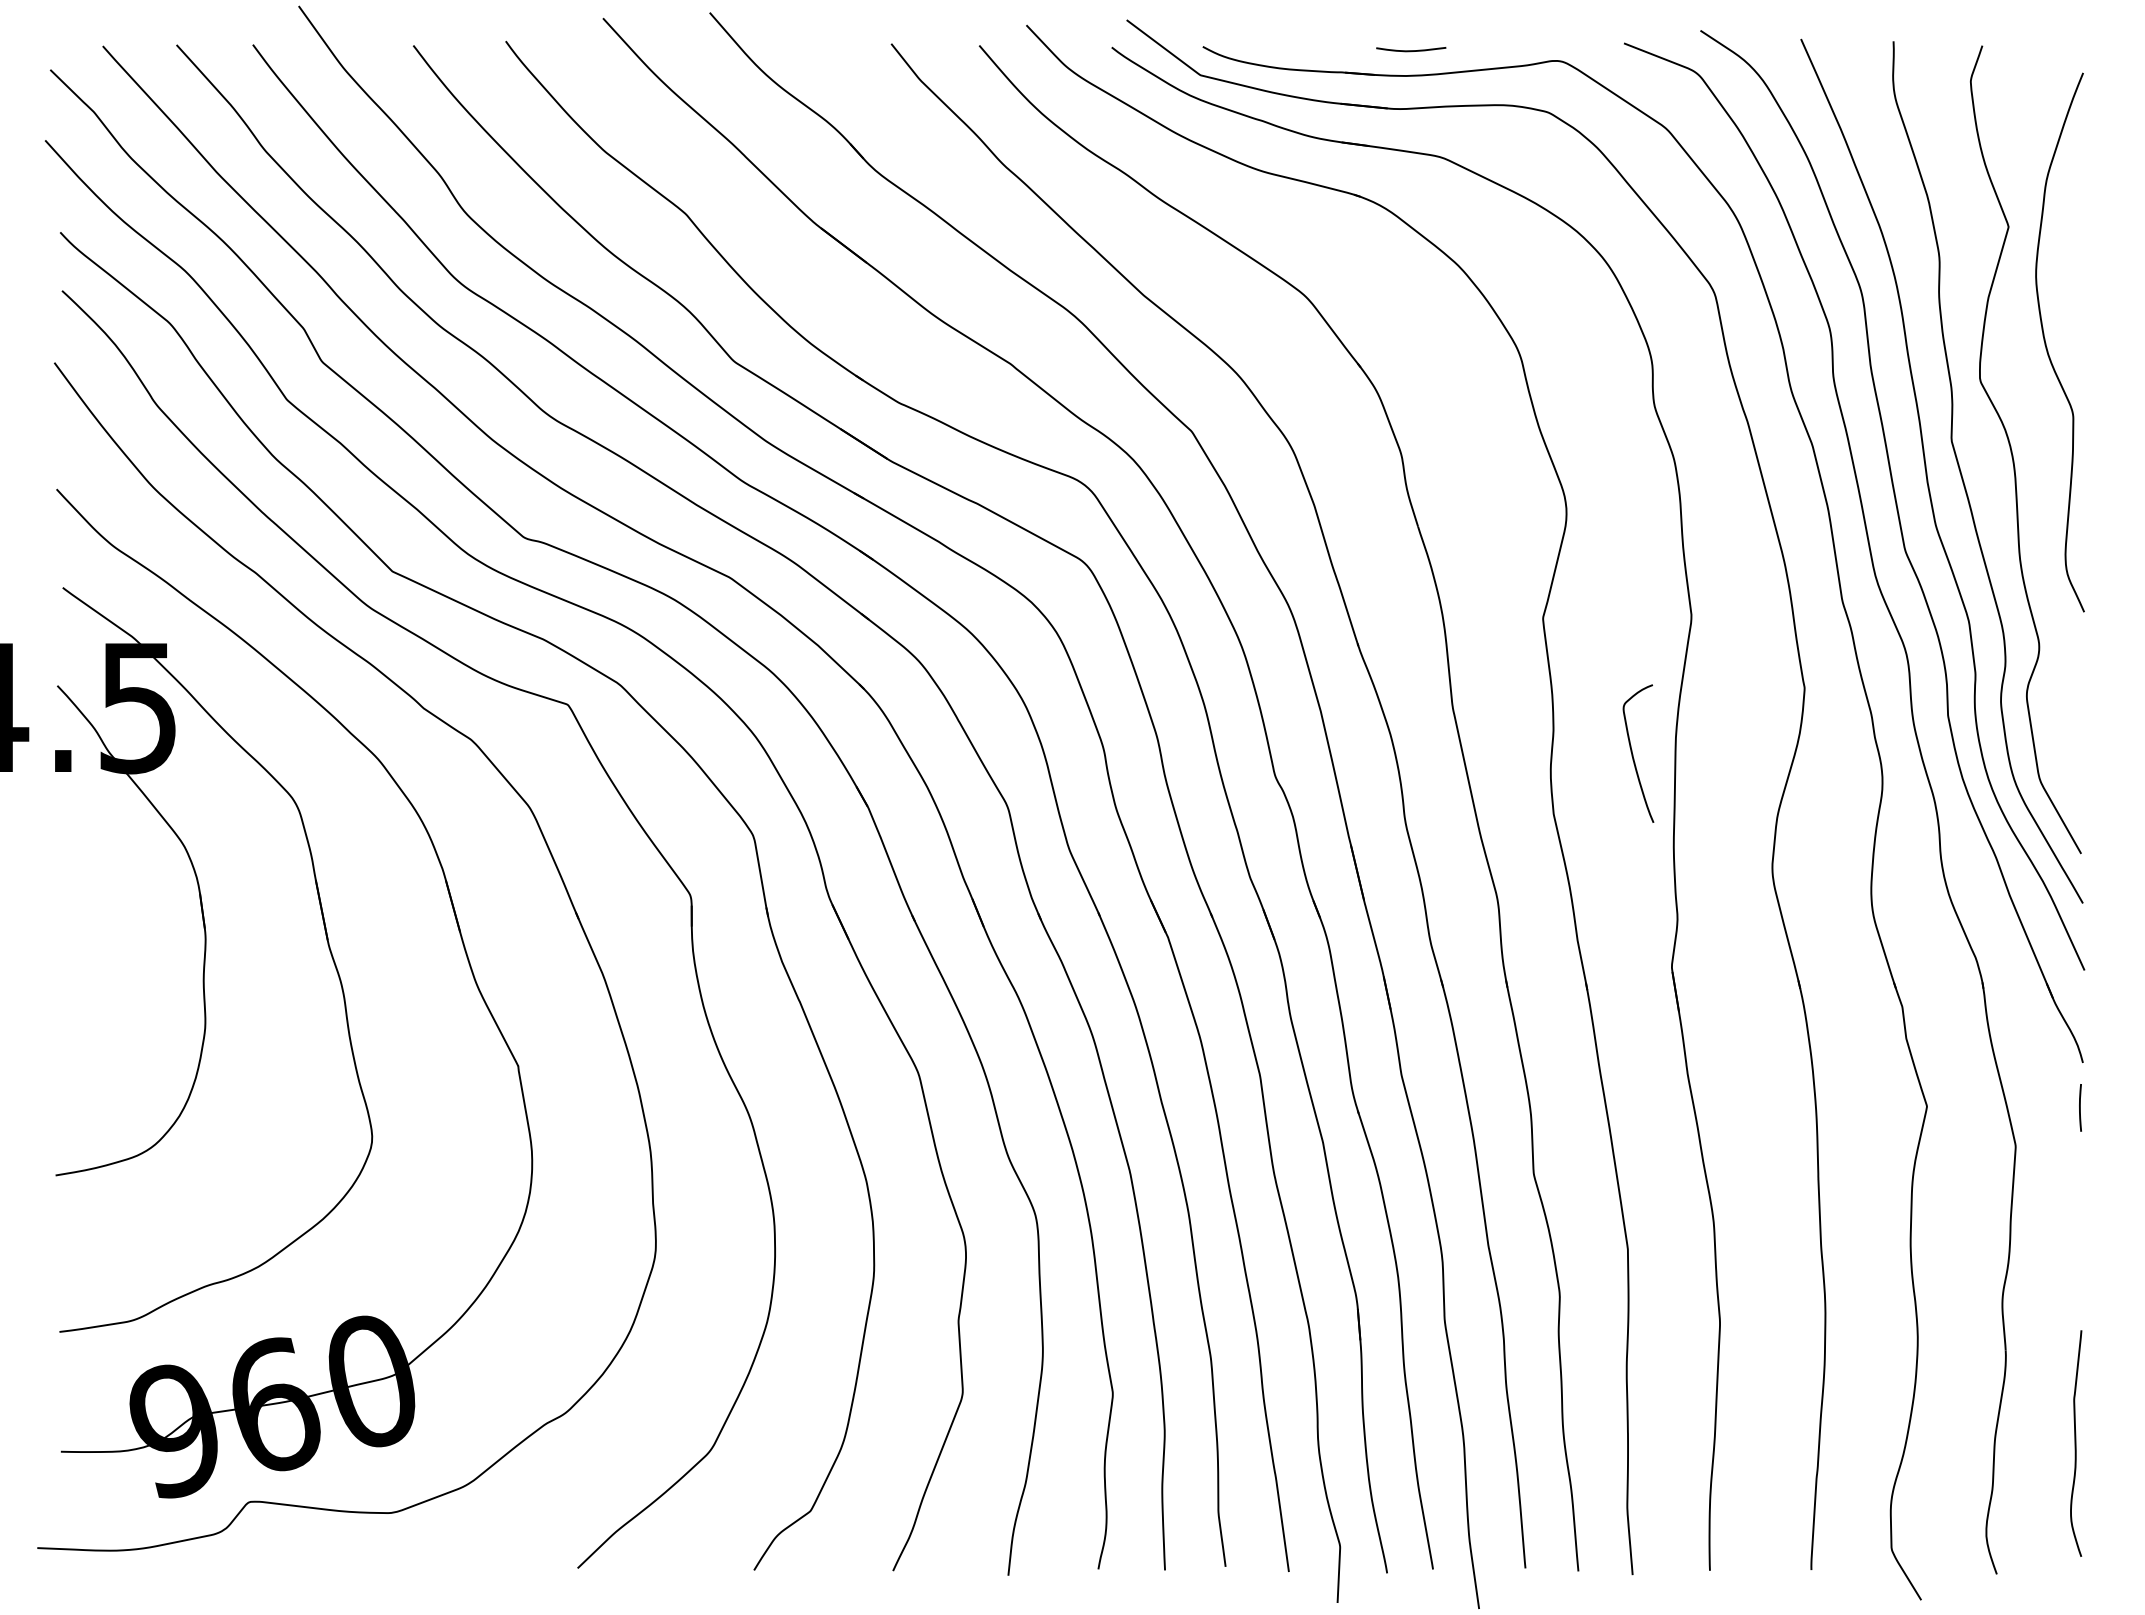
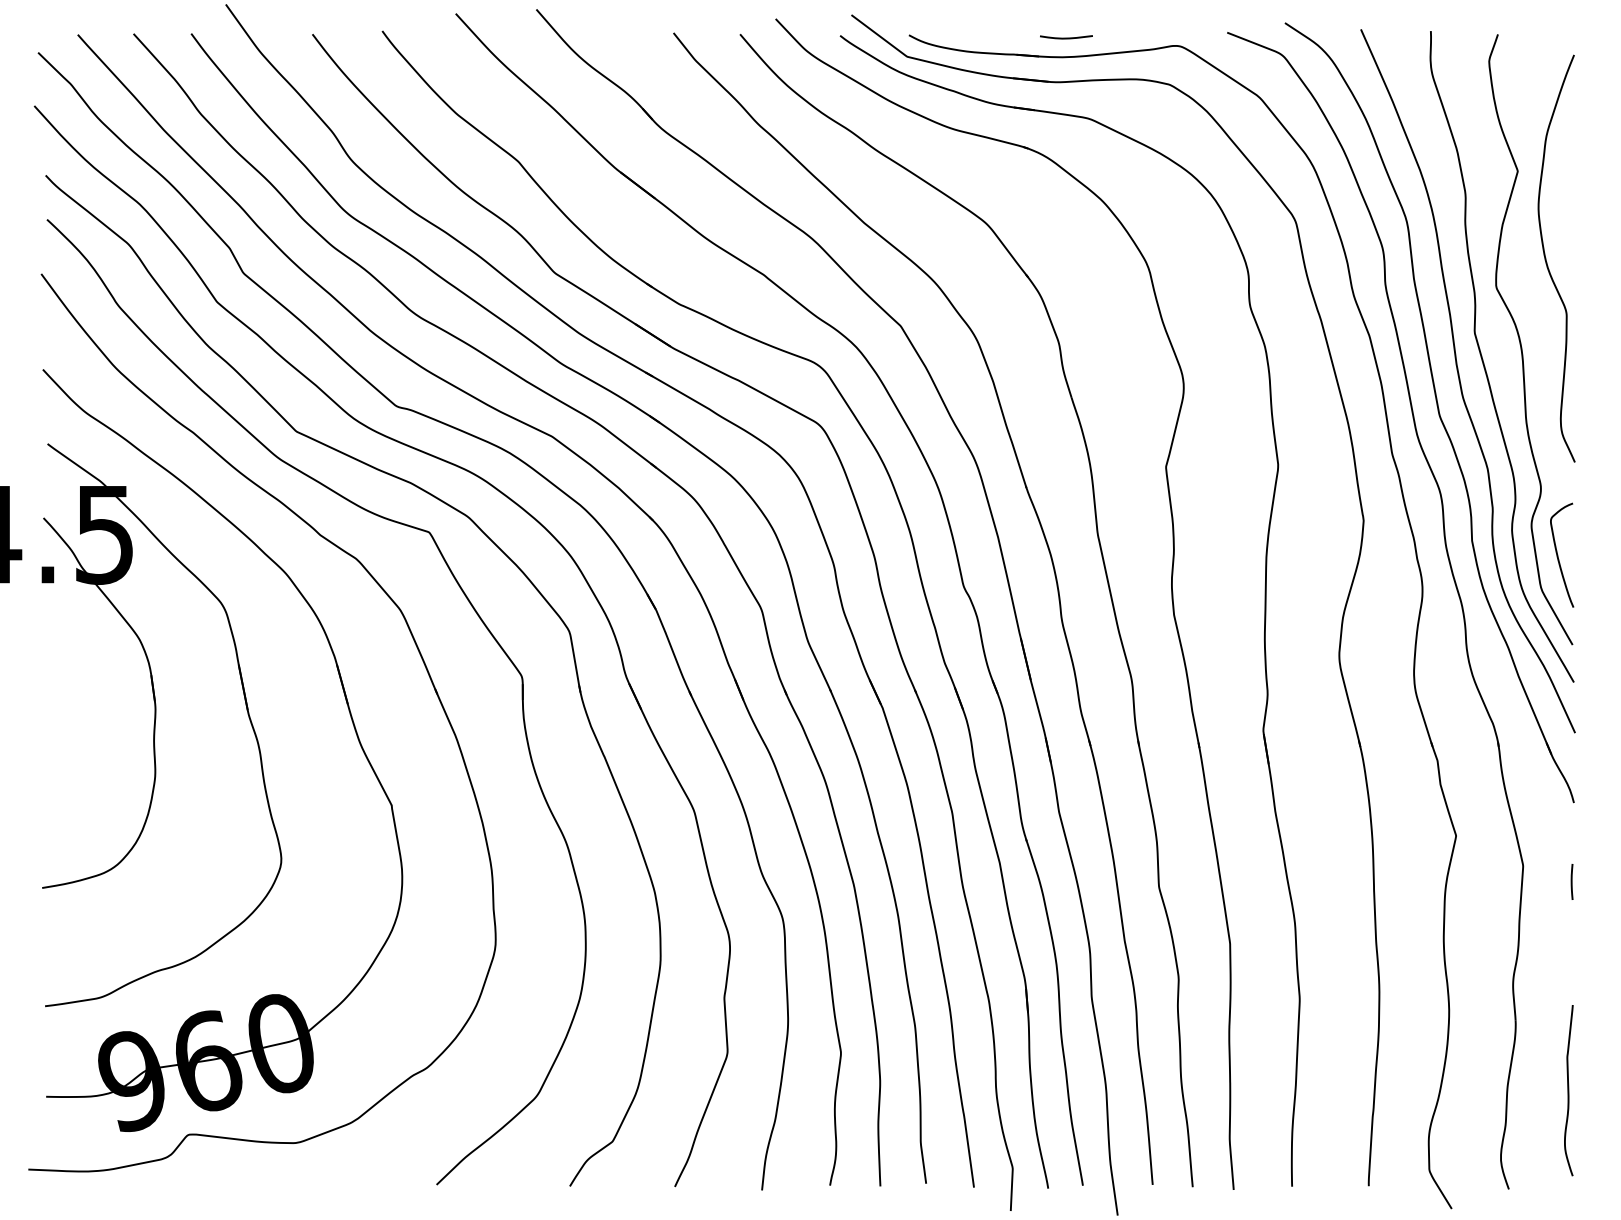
curve: (1633, 752) -> (1558, 554), moved
line: (2079, 1107) -> (1571, 881), moved

